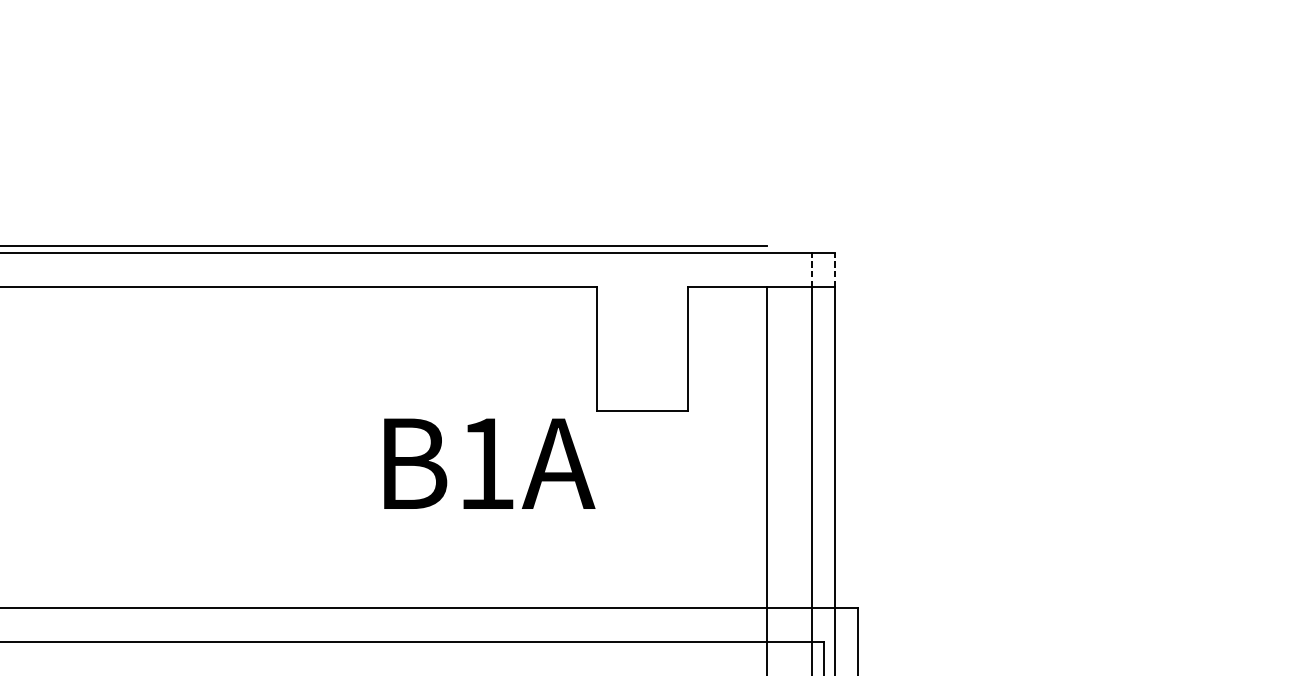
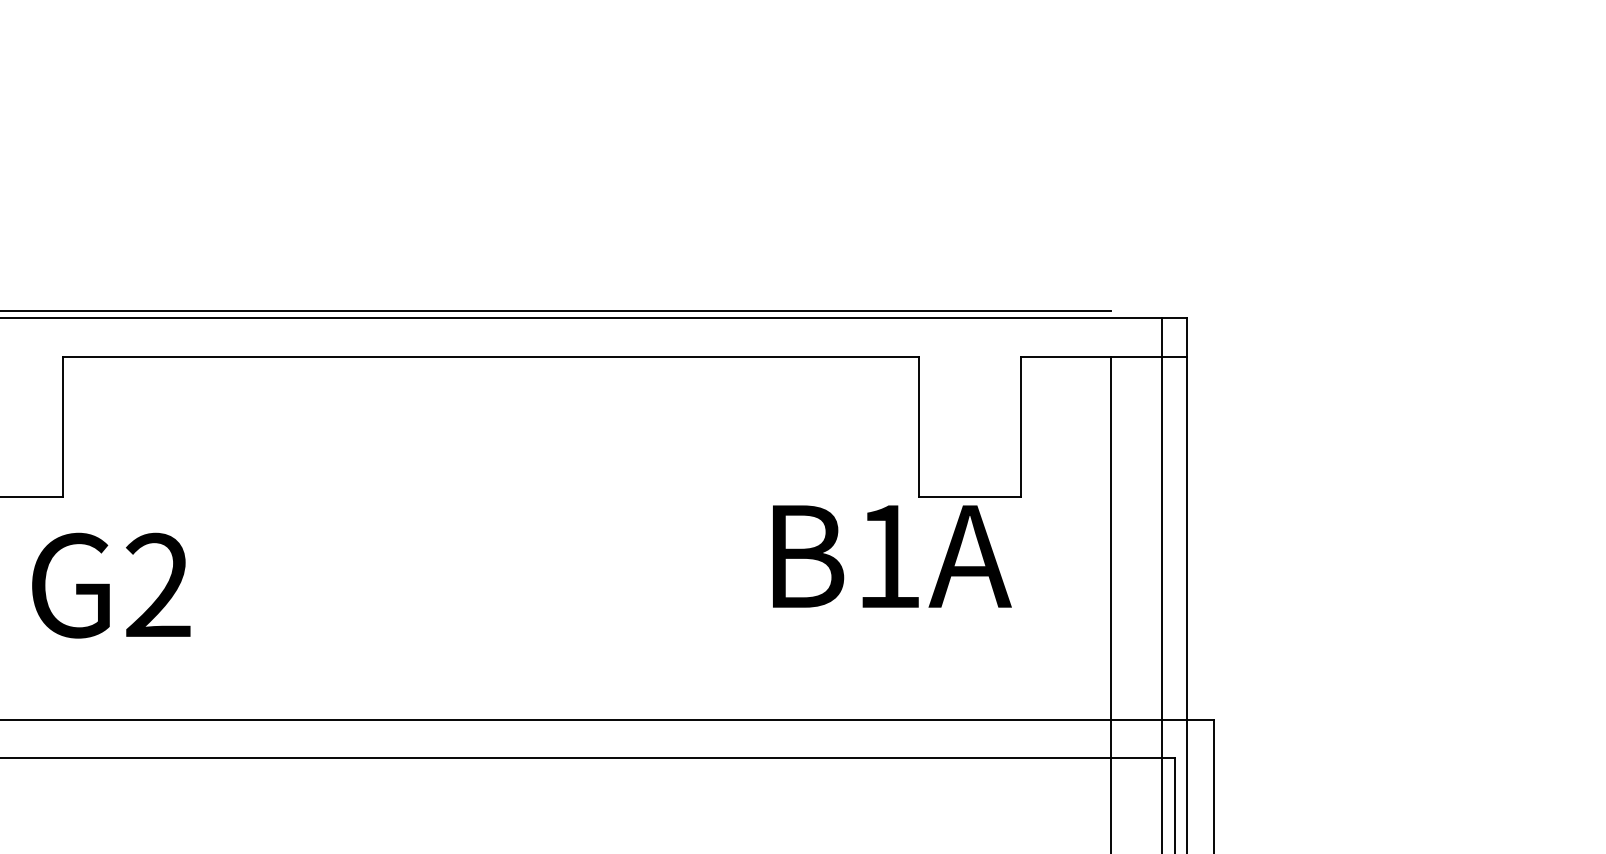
line: (811, 270) -> (1161, 337), dashed -> solid
line: (834, 270) -> (1187, 337), dashed -> solid
text: (489, 463) -> (892, 556), moved

